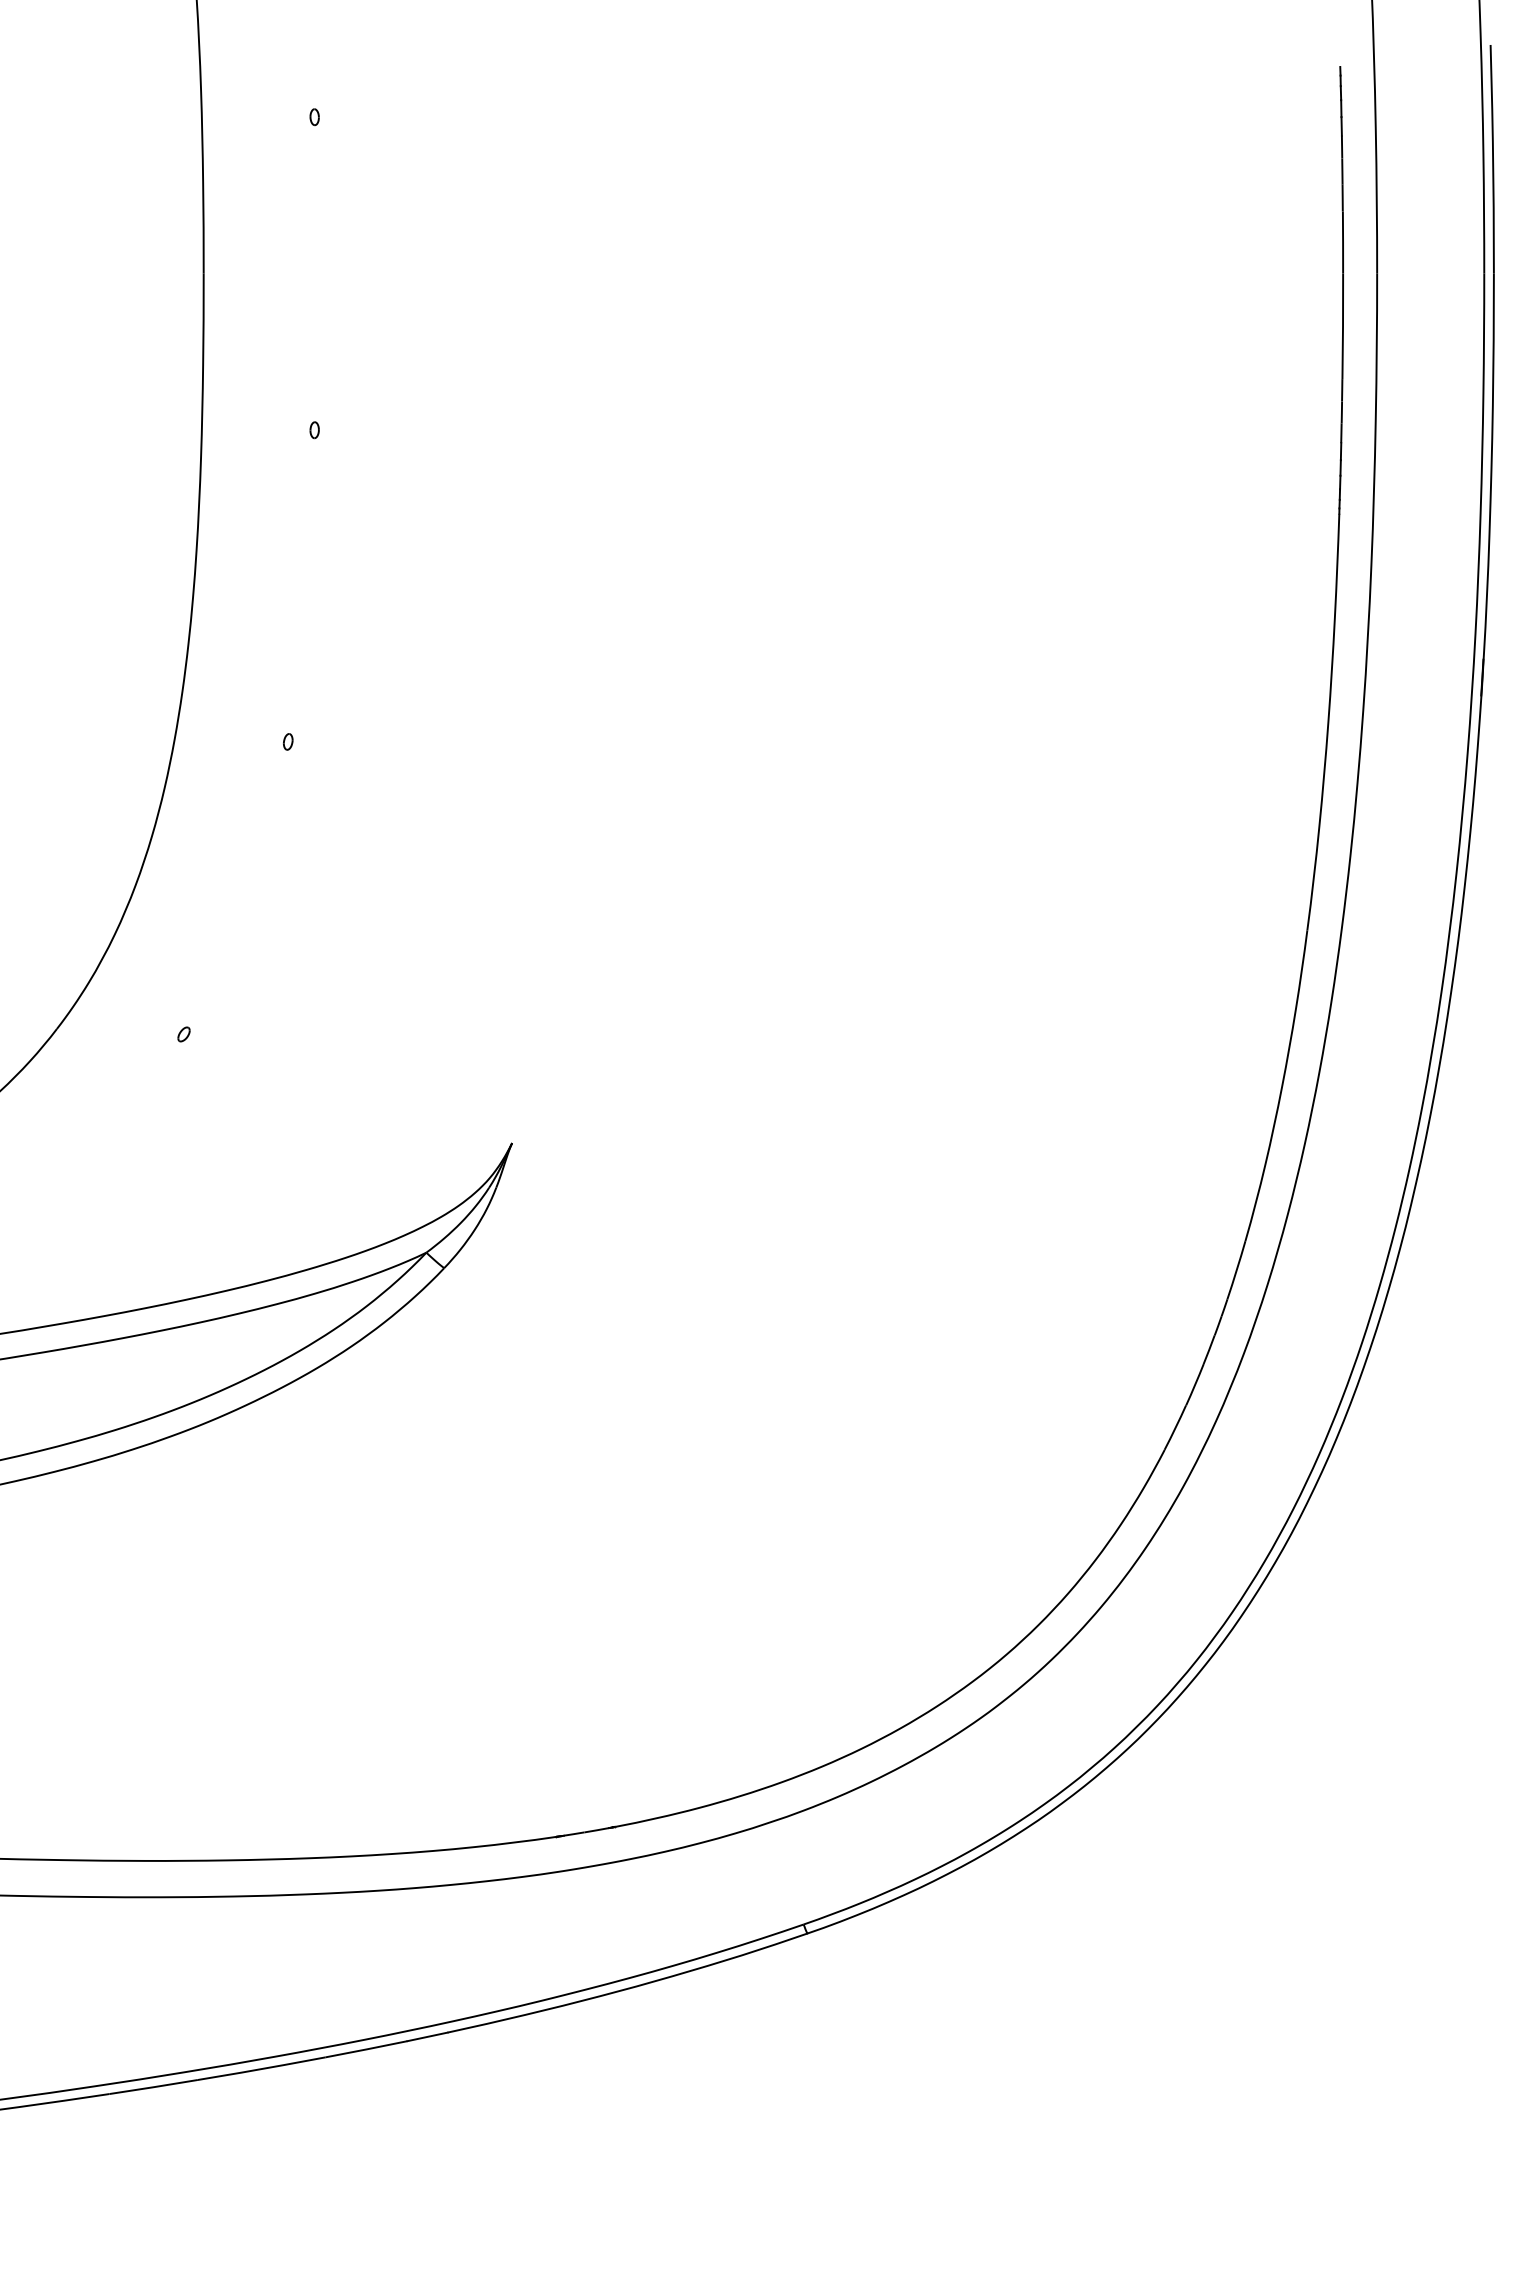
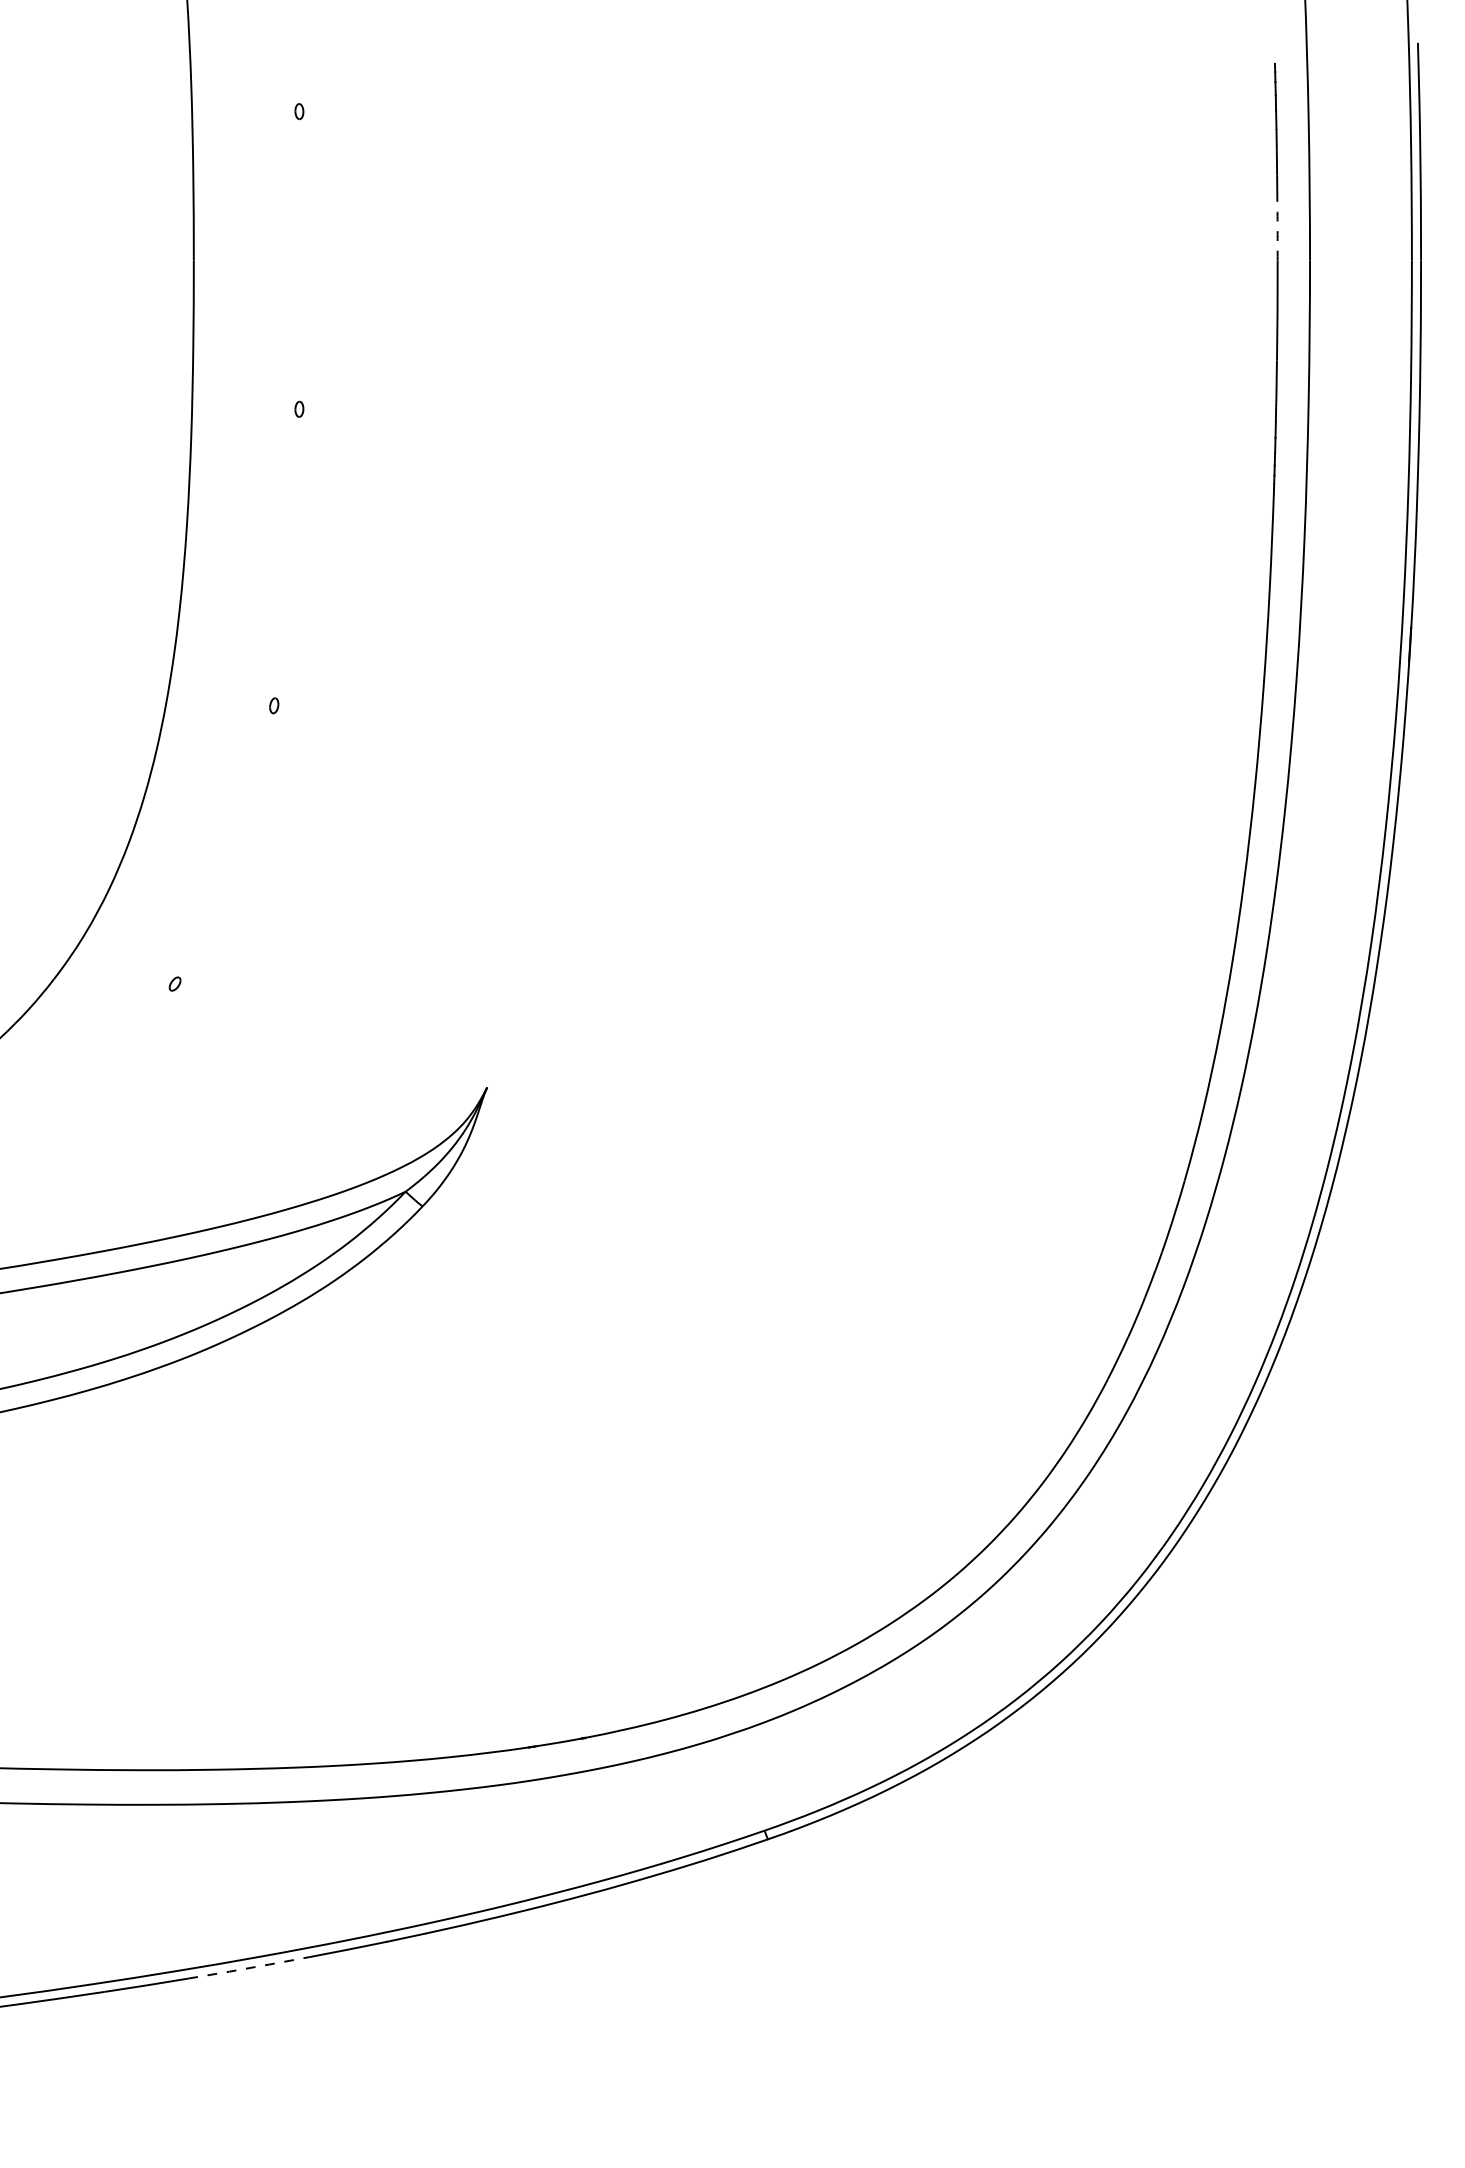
arc: (1343, 242) -> (1278, 230), solid -> dashed
line: (262, 2068) -> (249, 1967), solid -> dashed

